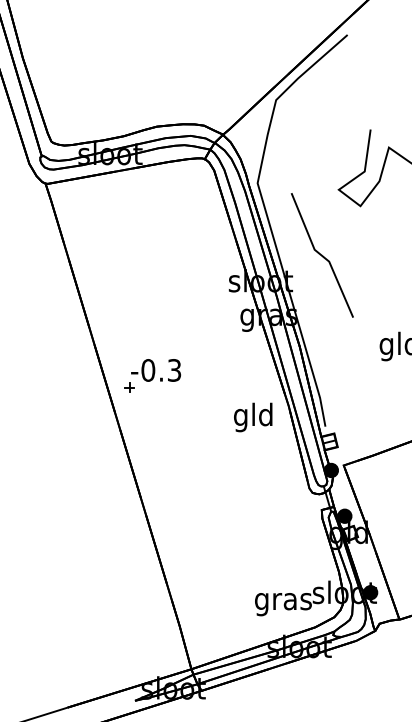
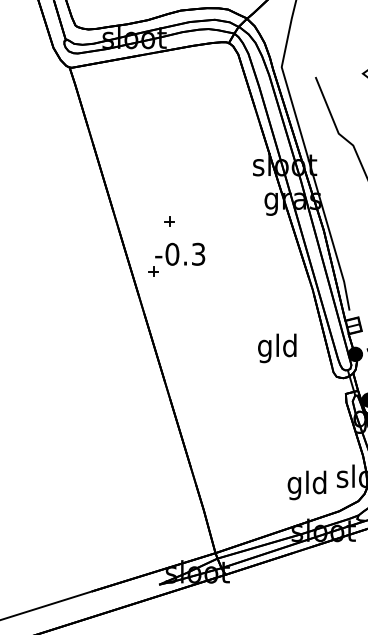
part: (145, 337) -> (169, 221), added
text: (253, 417) -> (277, 348), moved
text: (283, 601) -> (307, 485), gras -> gld

